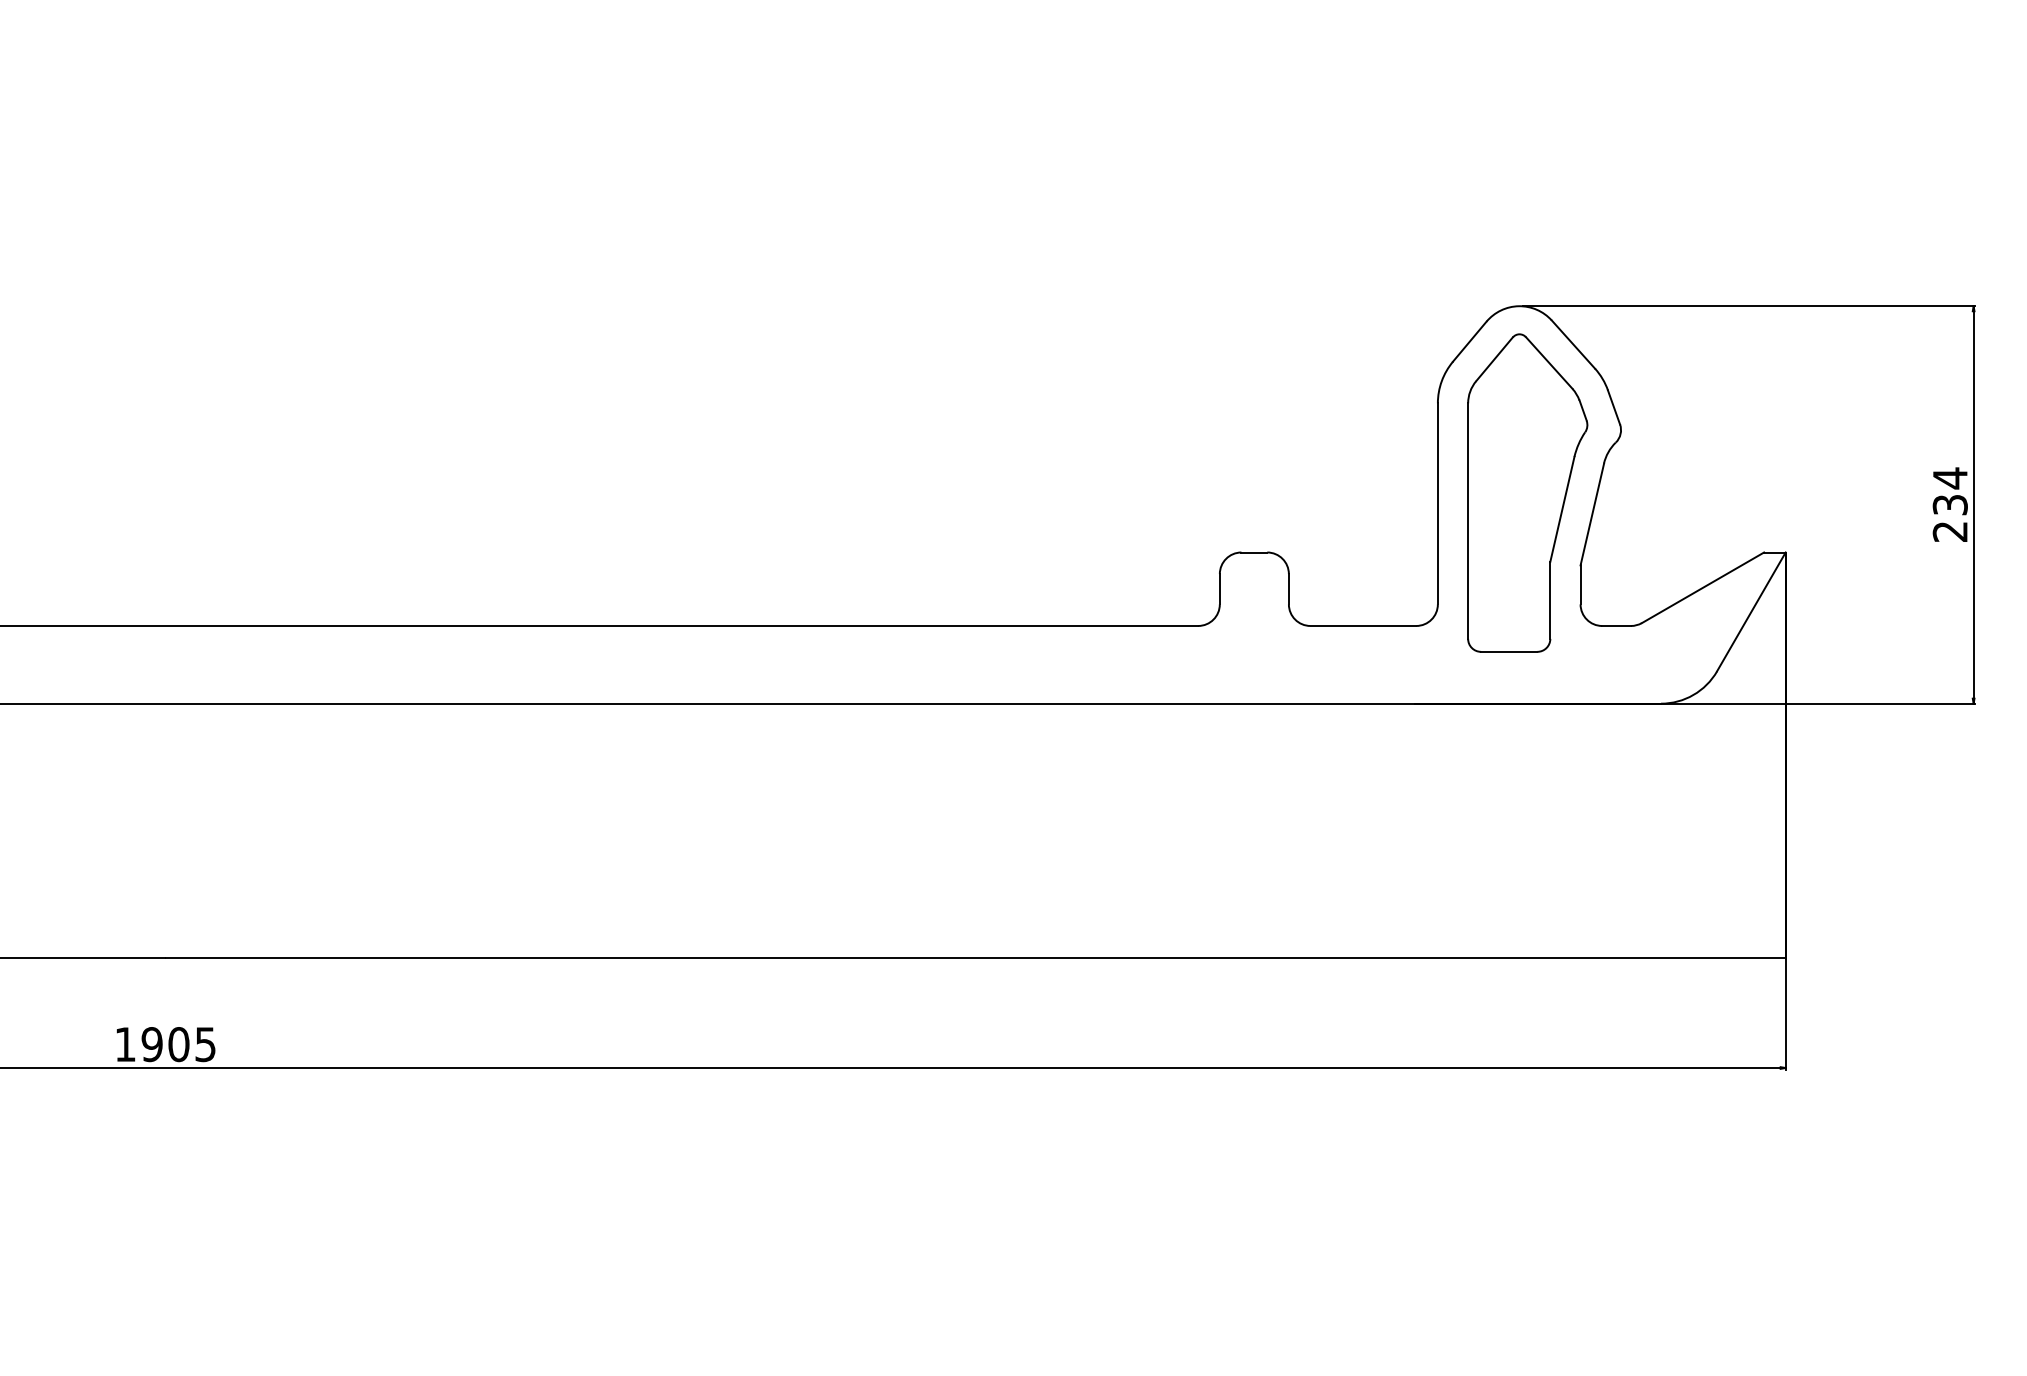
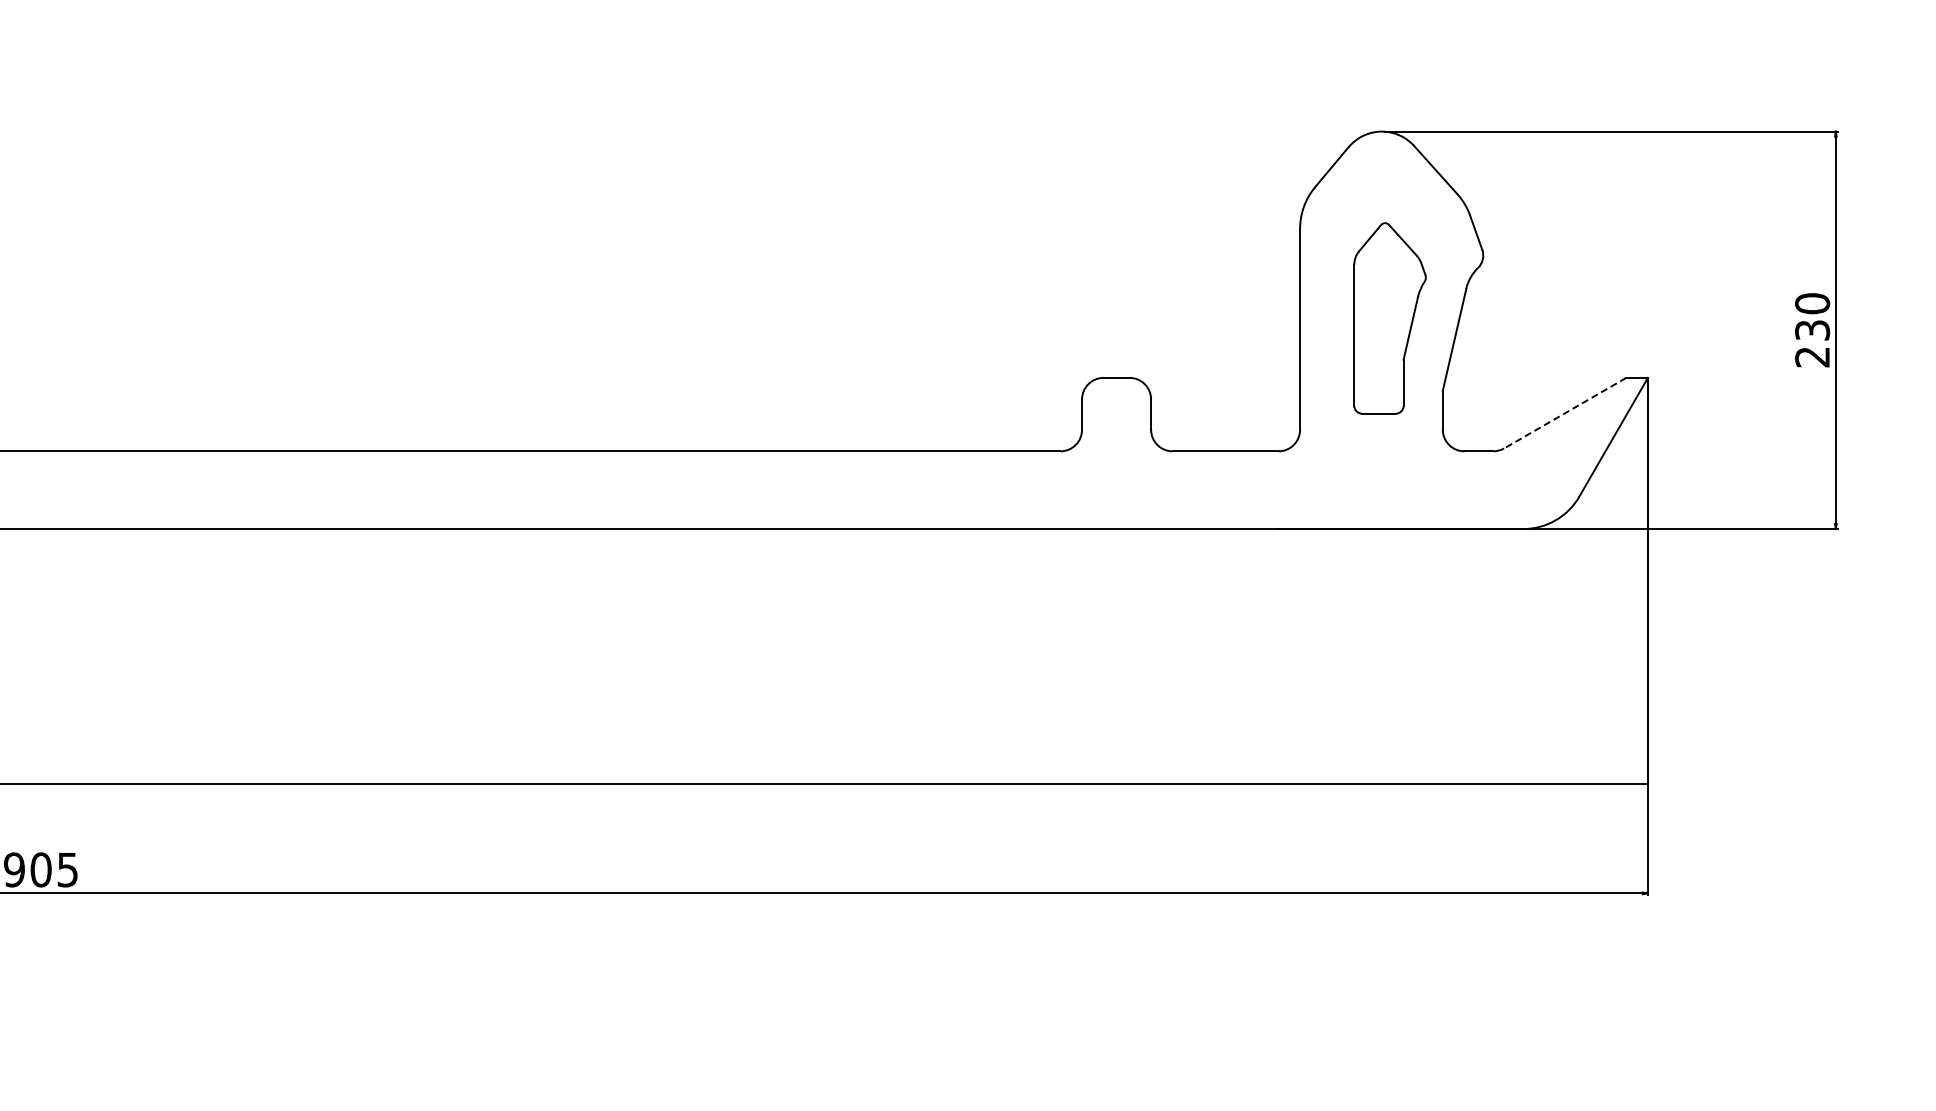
text: (1949, 478) -> (1811, 303), 234 -> 230
part: (1527, 492) -> (1389, 317), size x0.6
line: (1703, 587) -> (1565, 412), solid -> dashed

